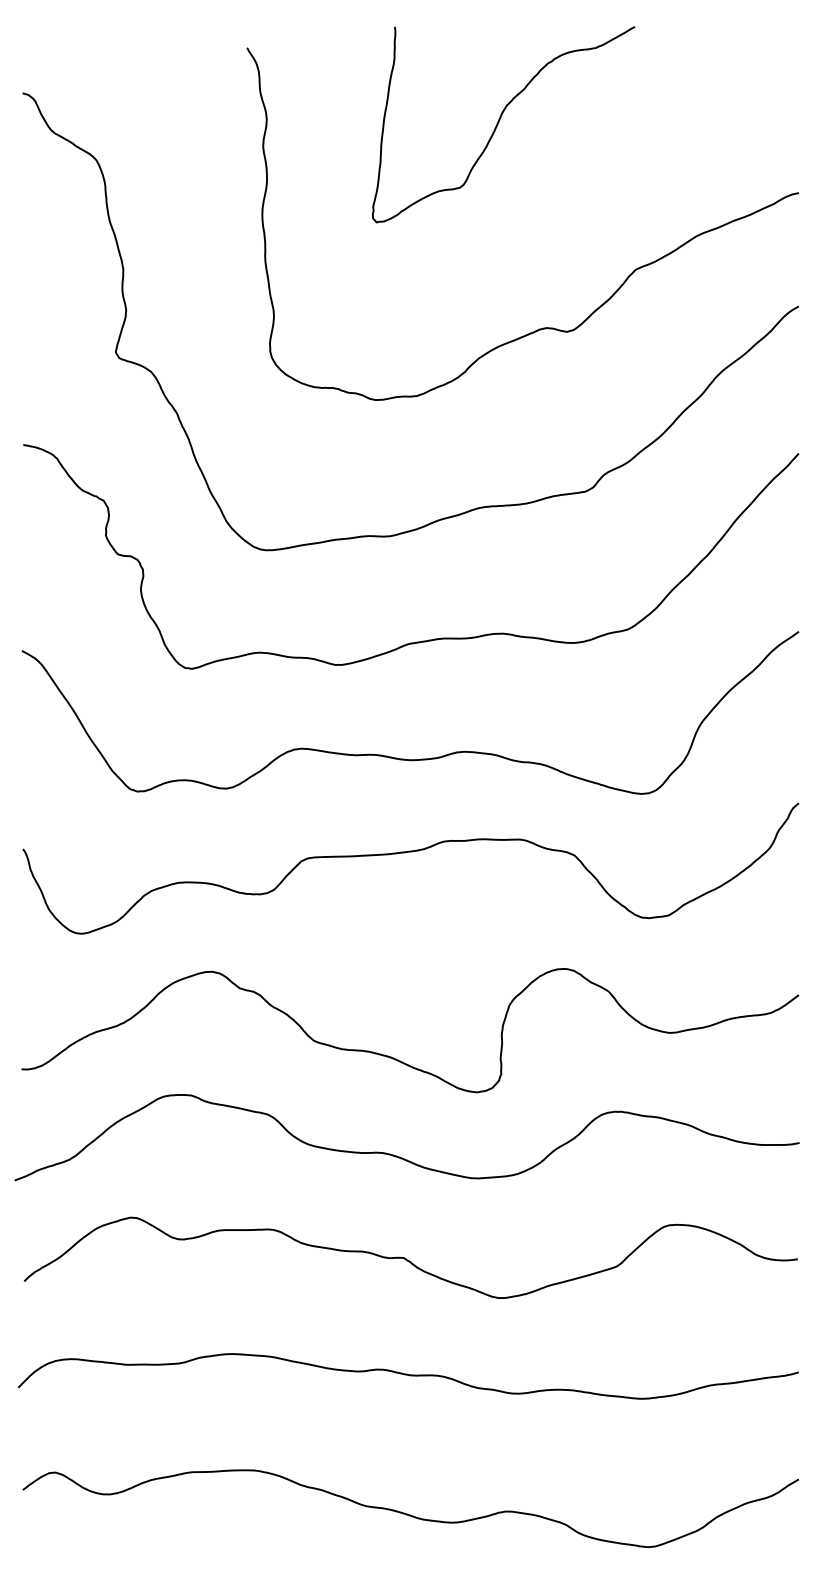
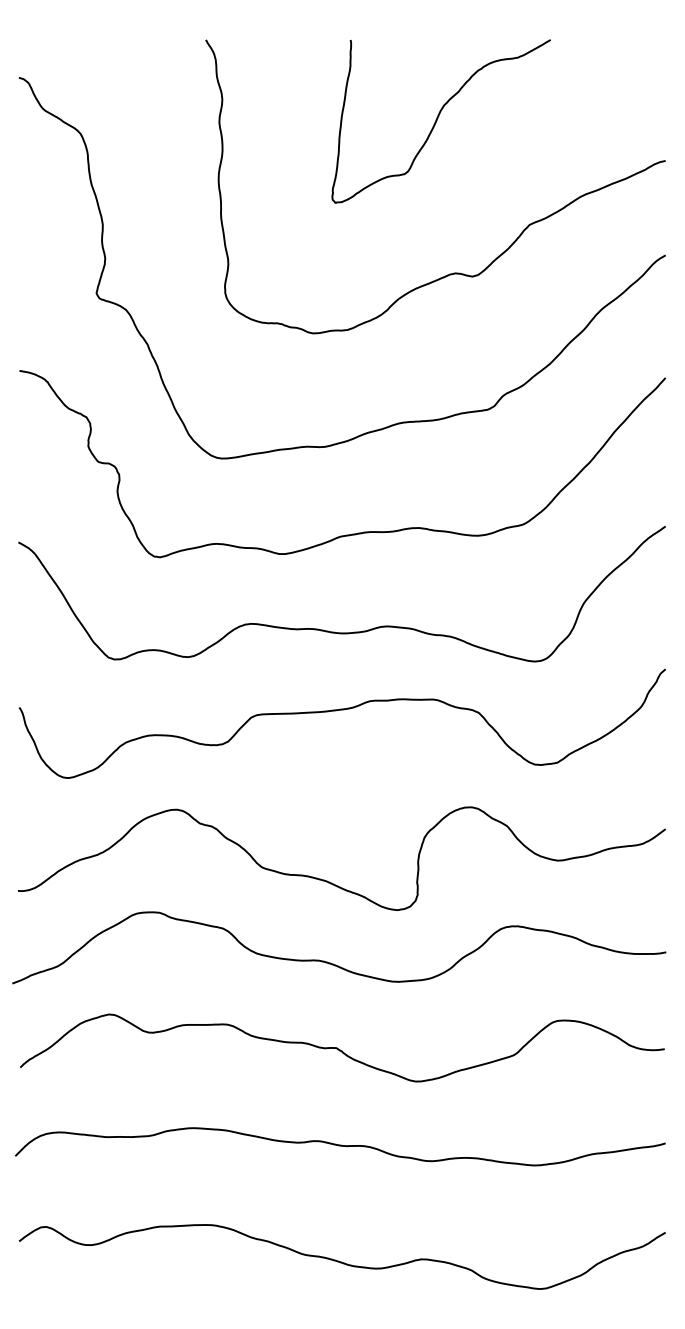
curve: (499, 122) -> (437, 119), moved

